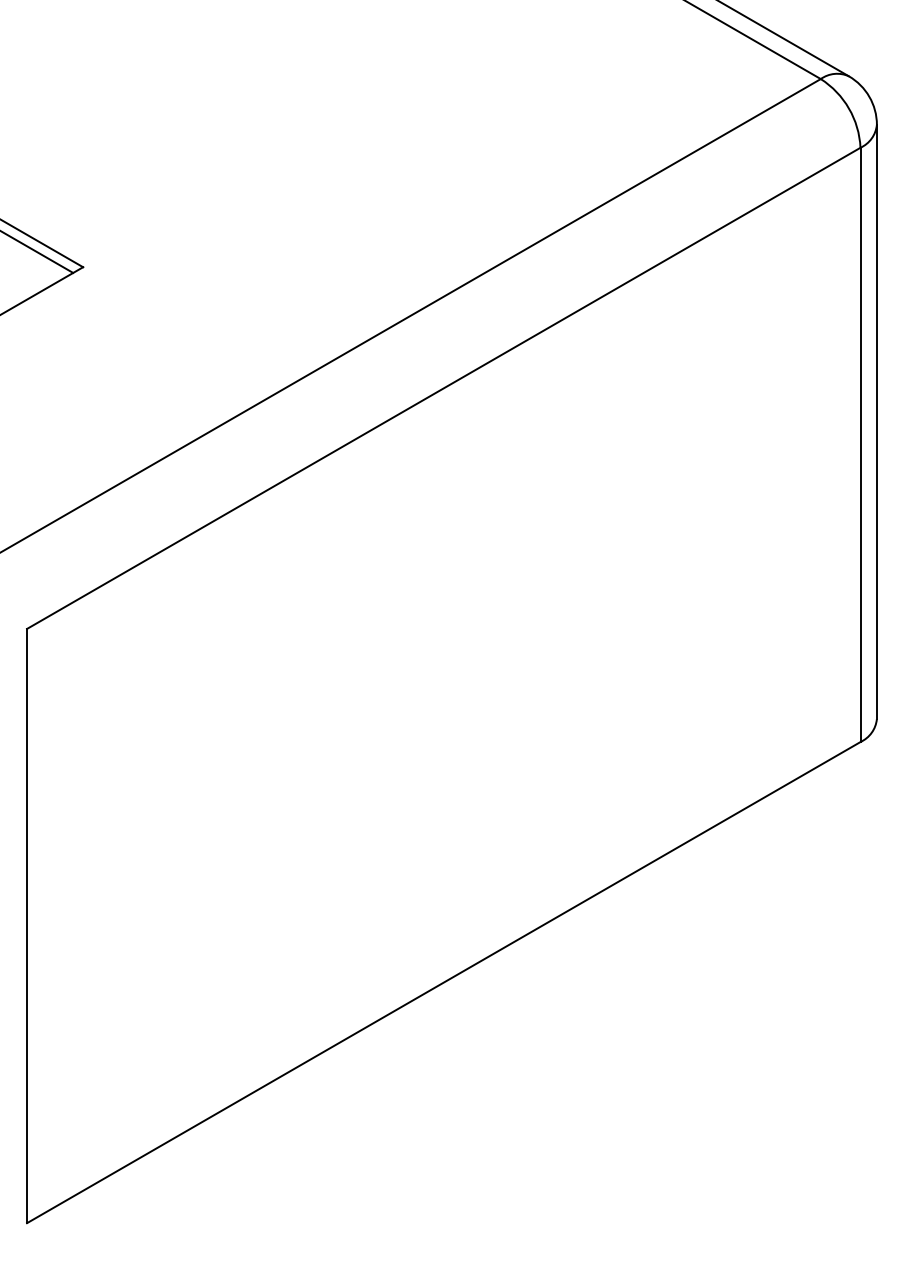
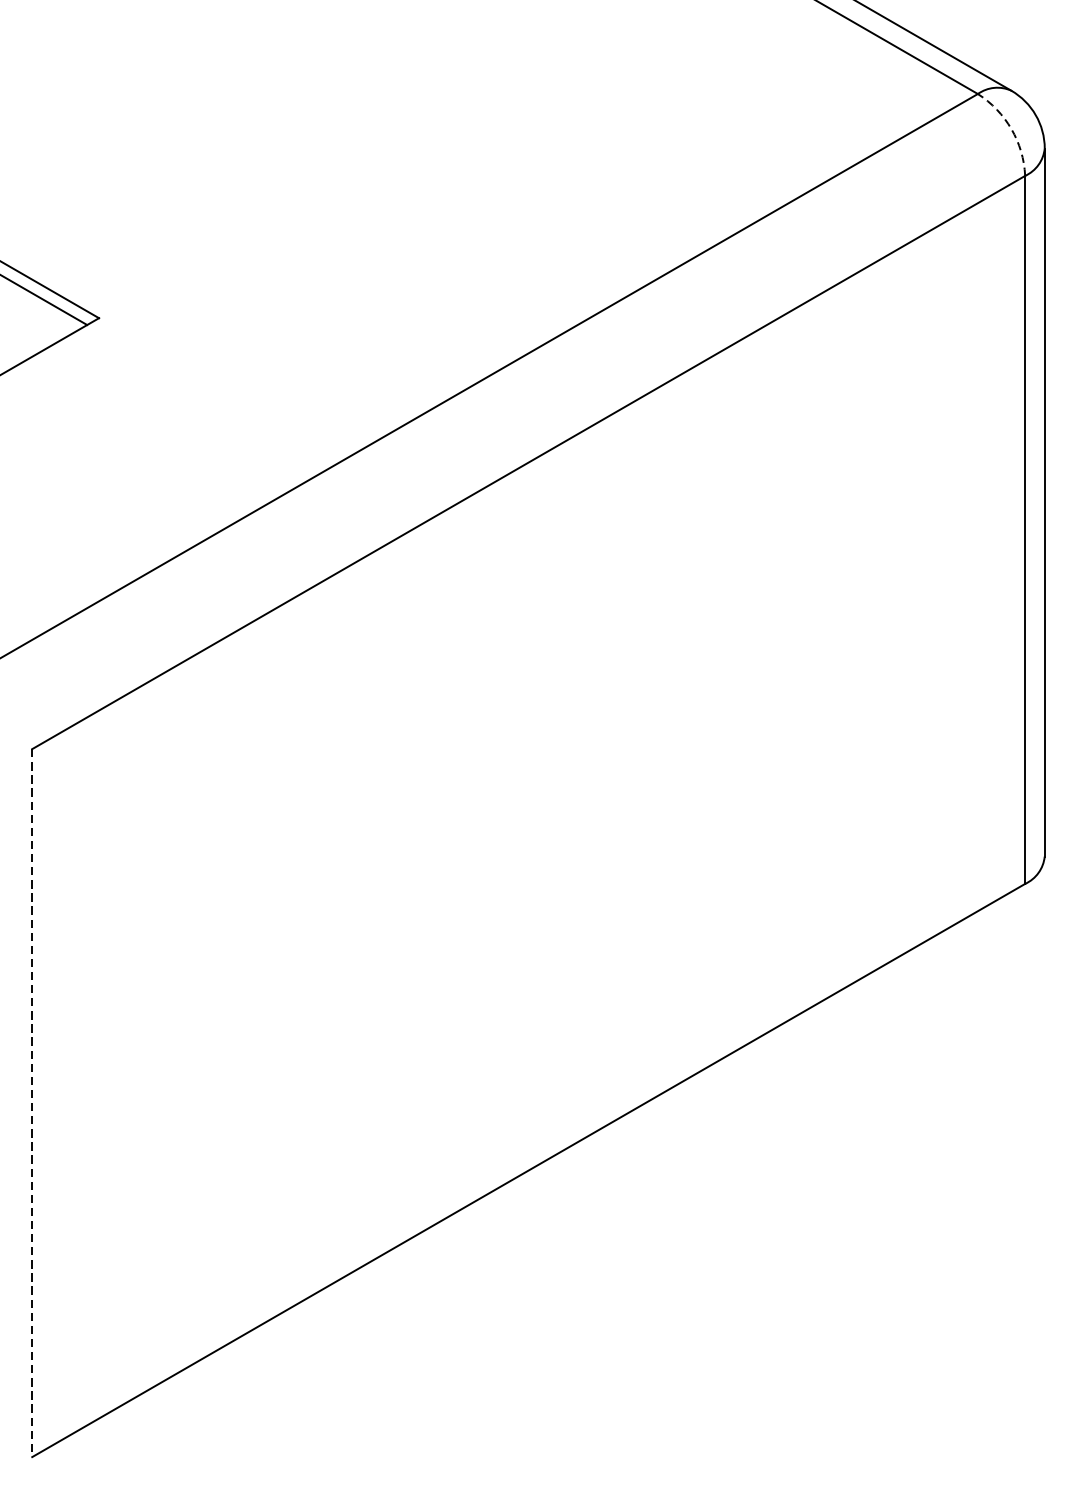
arc: (849, 108) -> (1012, 129), solid -> dashed
line: (27, 926) -> (32, 1103), solid -> dashed

